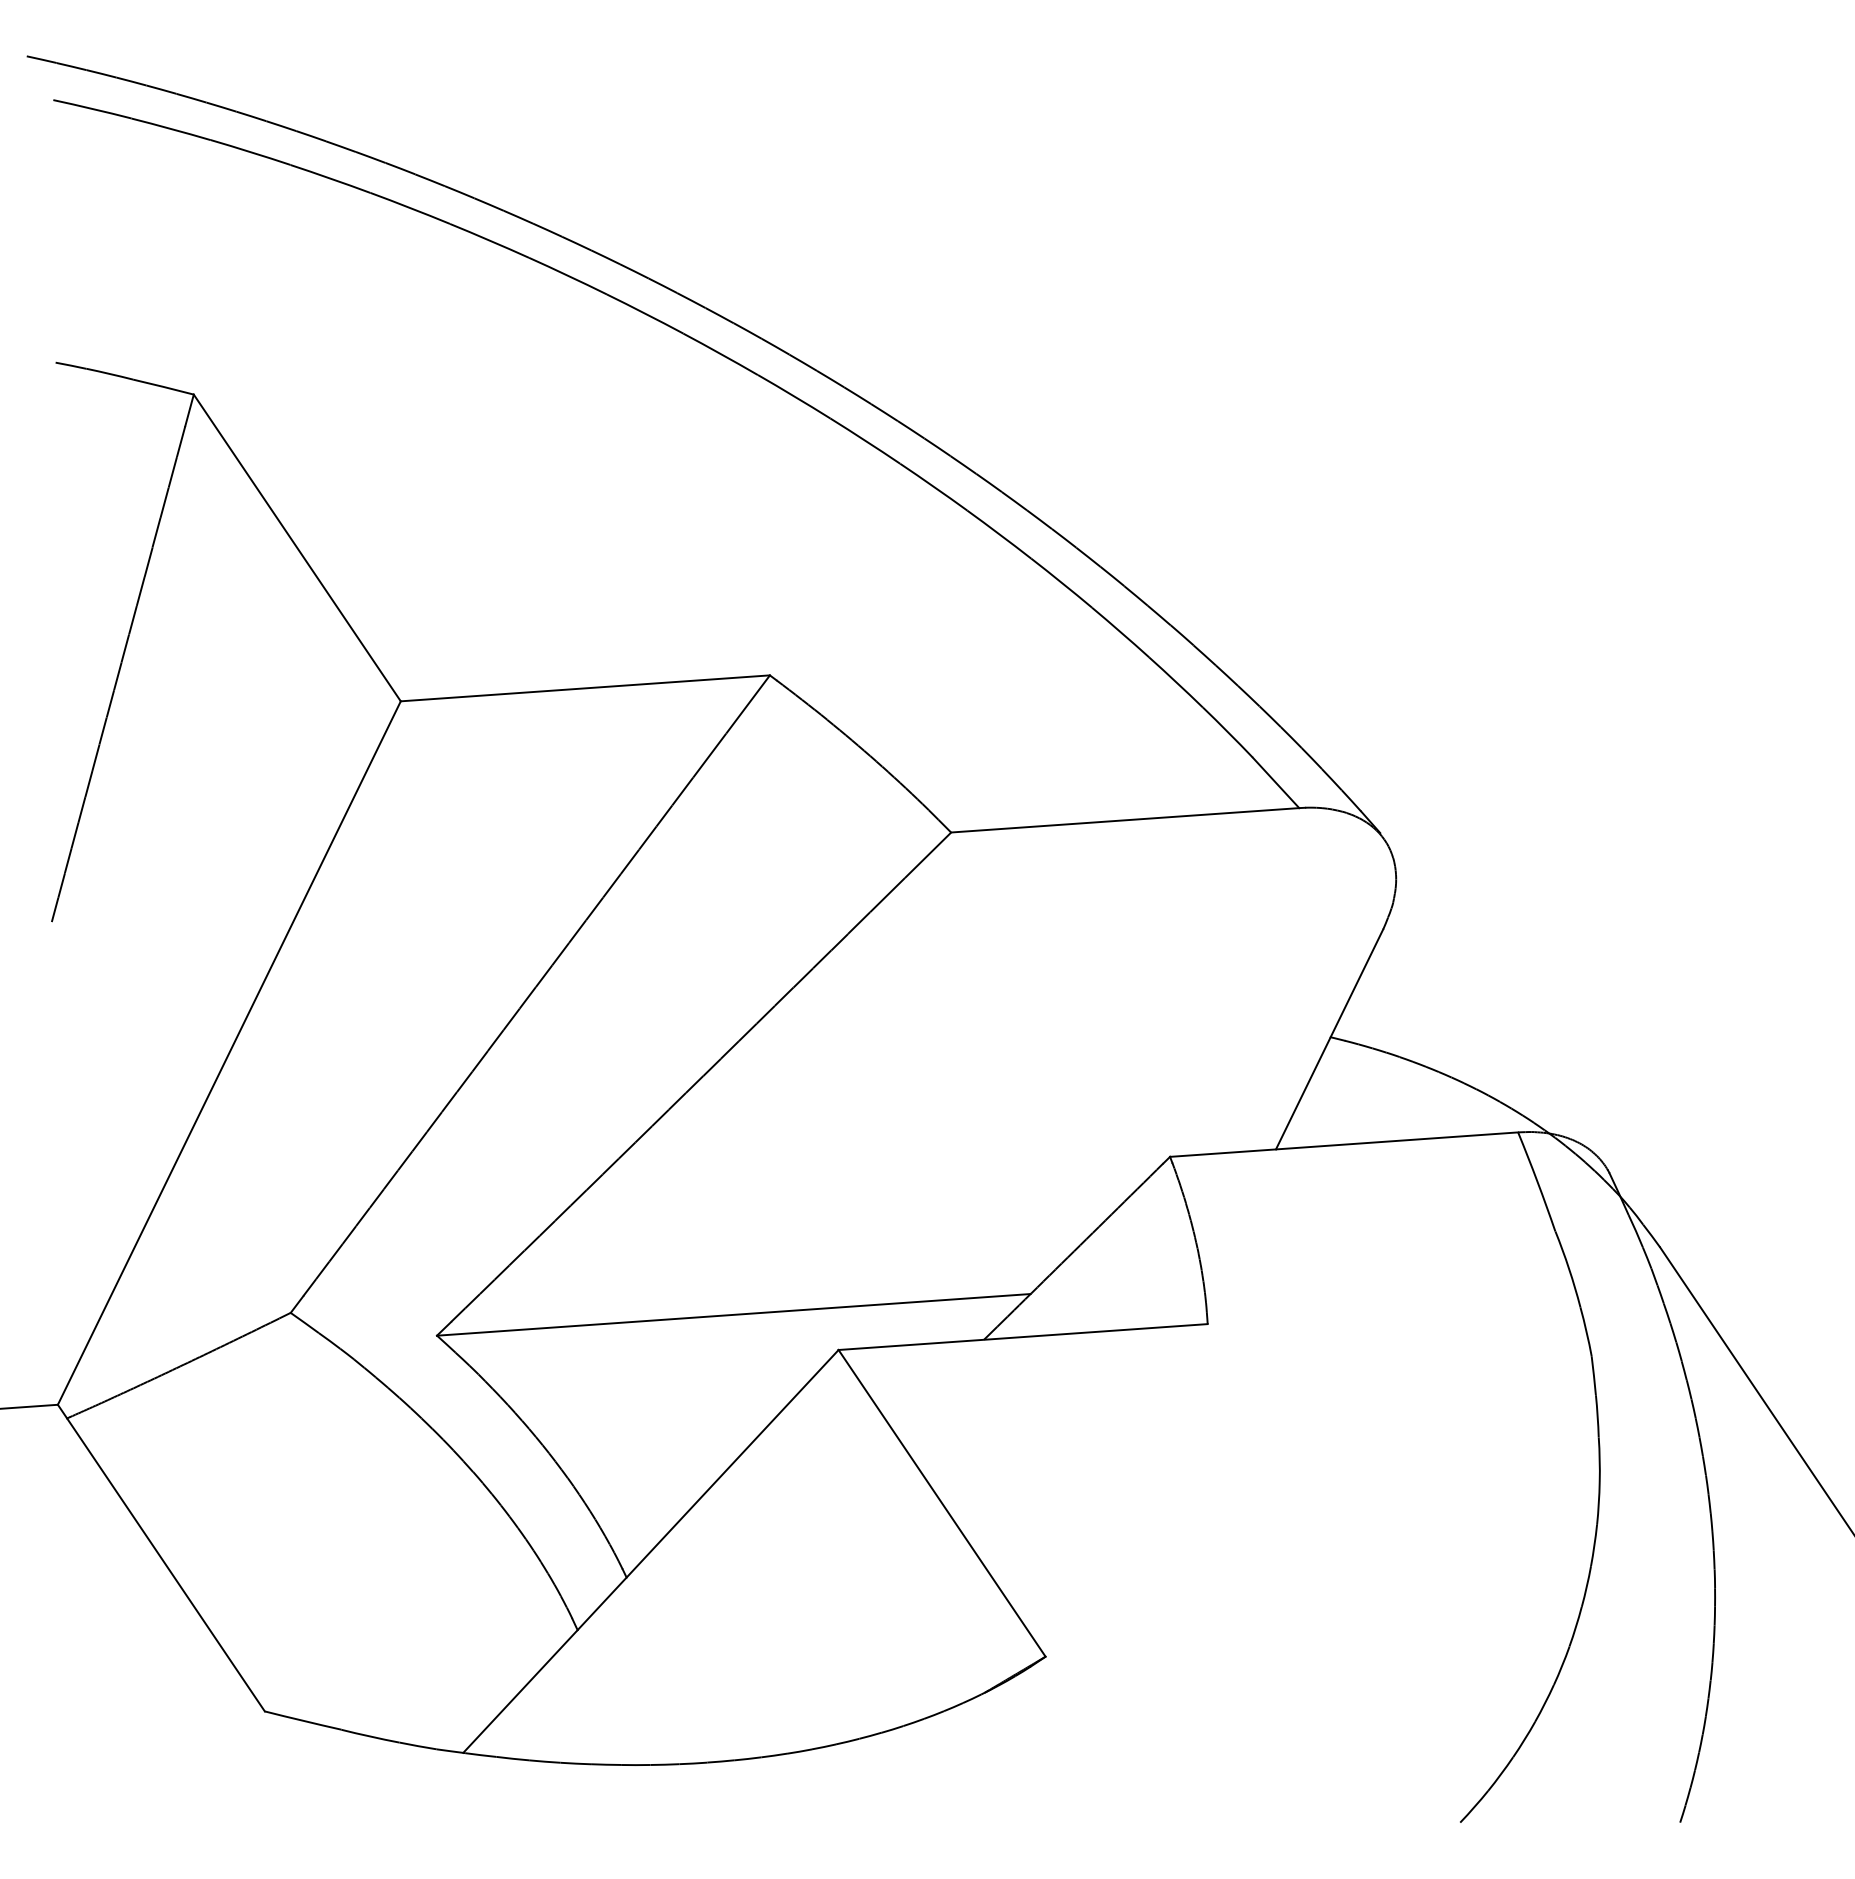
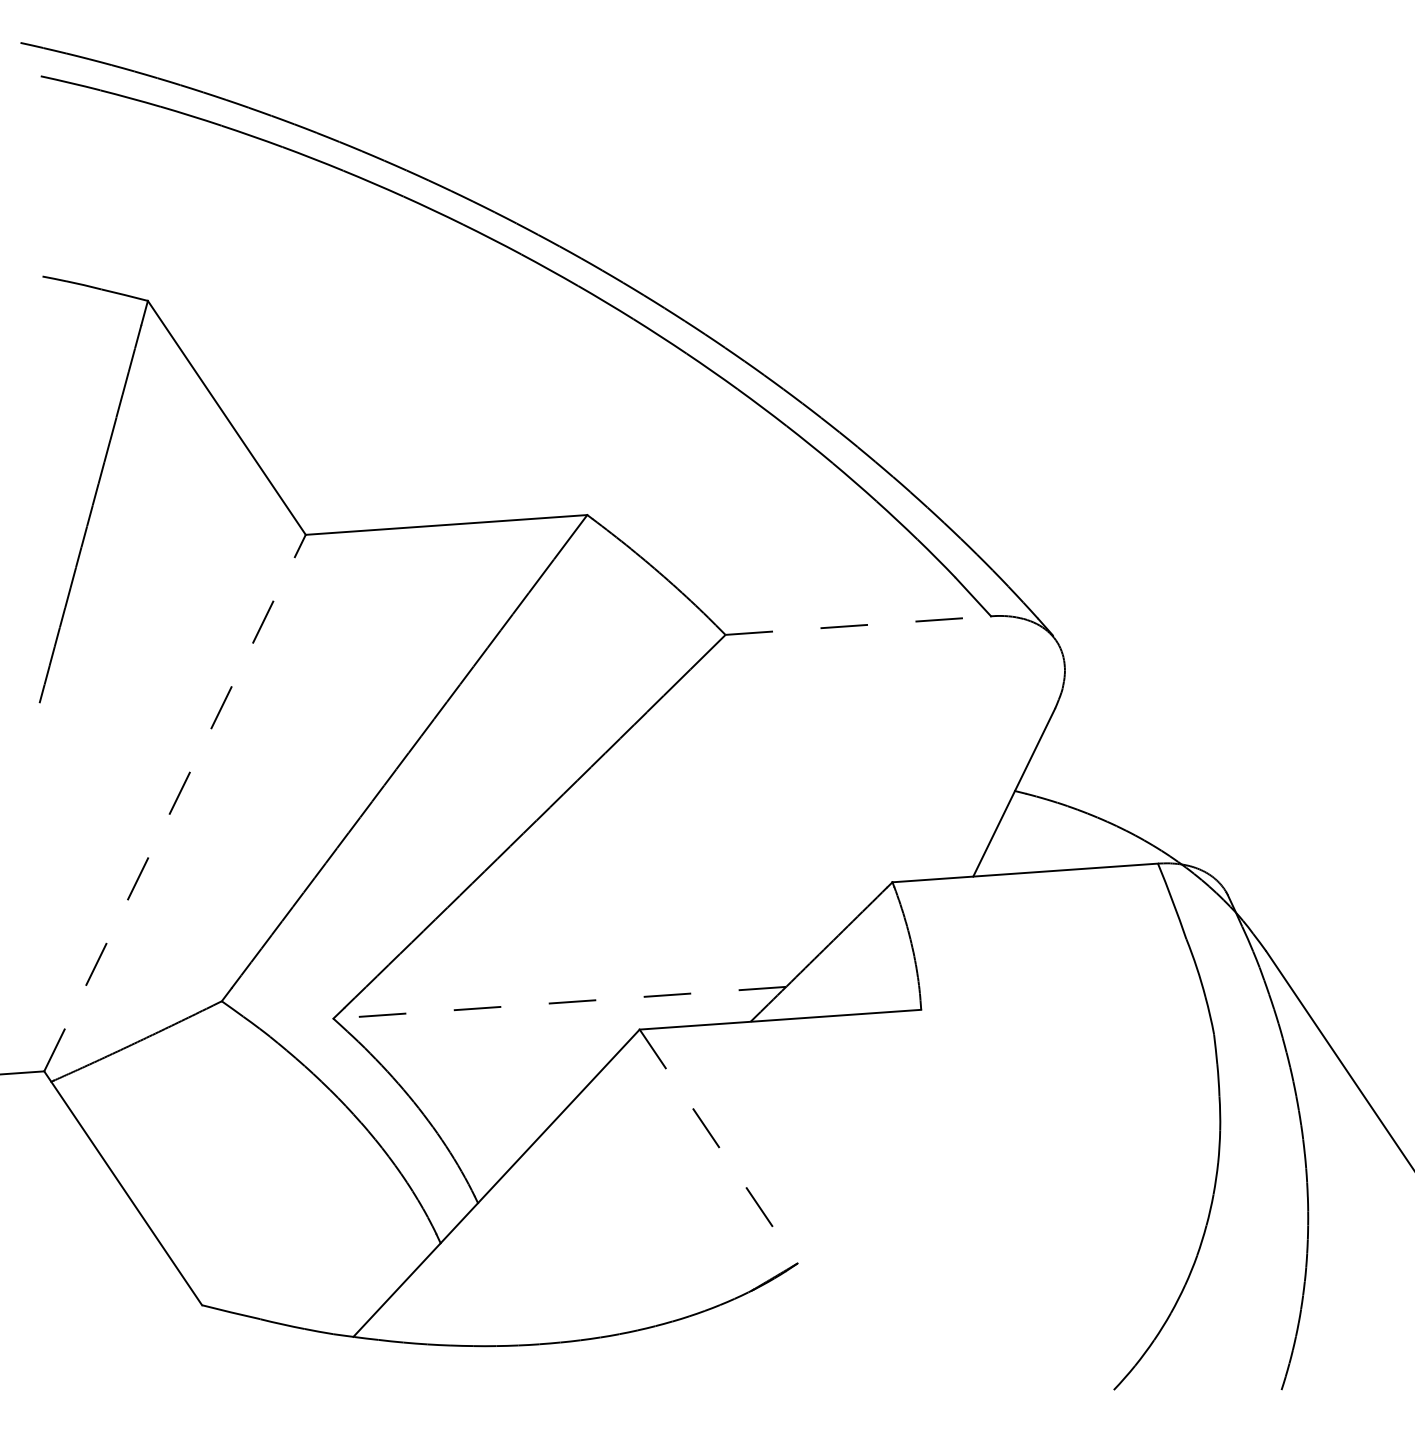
line: (1125, 820) -> (858, 625), solid -> dashed
line: (229, 1052) -> (175, 802), solid -> dashed
line: (733, 1314) -> (559, 1002), solid -> dashed
line: (942, 1503) -> (718, 1146), solid -> dashed

